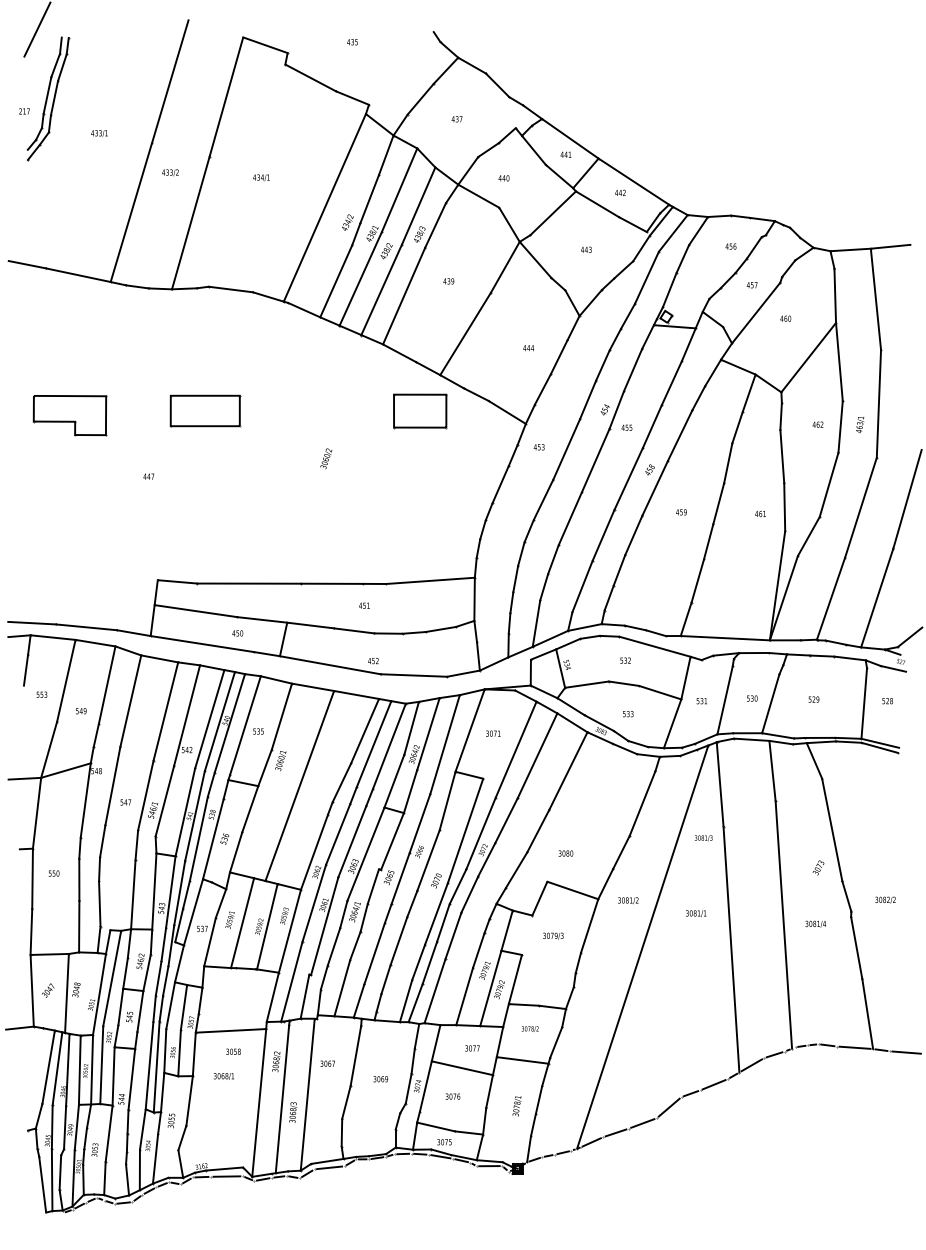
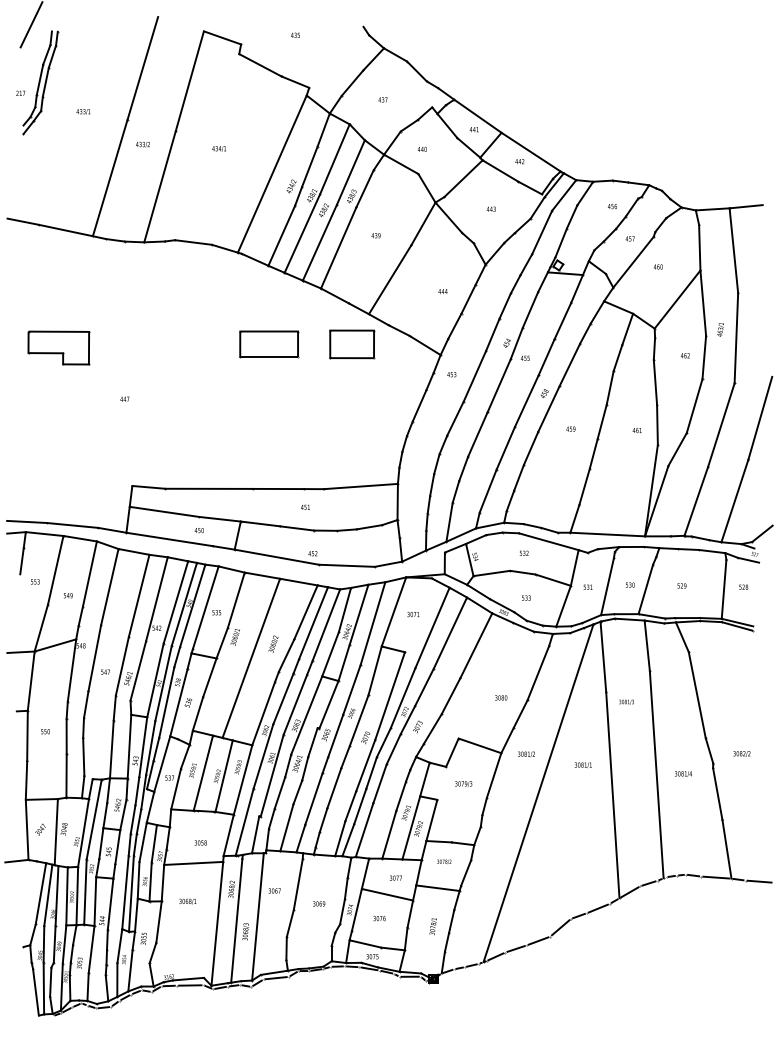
part: (205, 411) -> (269, 344), moved
text: (859, 424) -> (720, 329), moved
text: (326, 457) -> (273, 643), moved
text: (703, 837) -> (626, 701), moved
text: (566, 853) -> (501, 697), moved
text: (818, 867) -> (417, 726), moved
text: (233, 1051) -> (200, 842), moved

